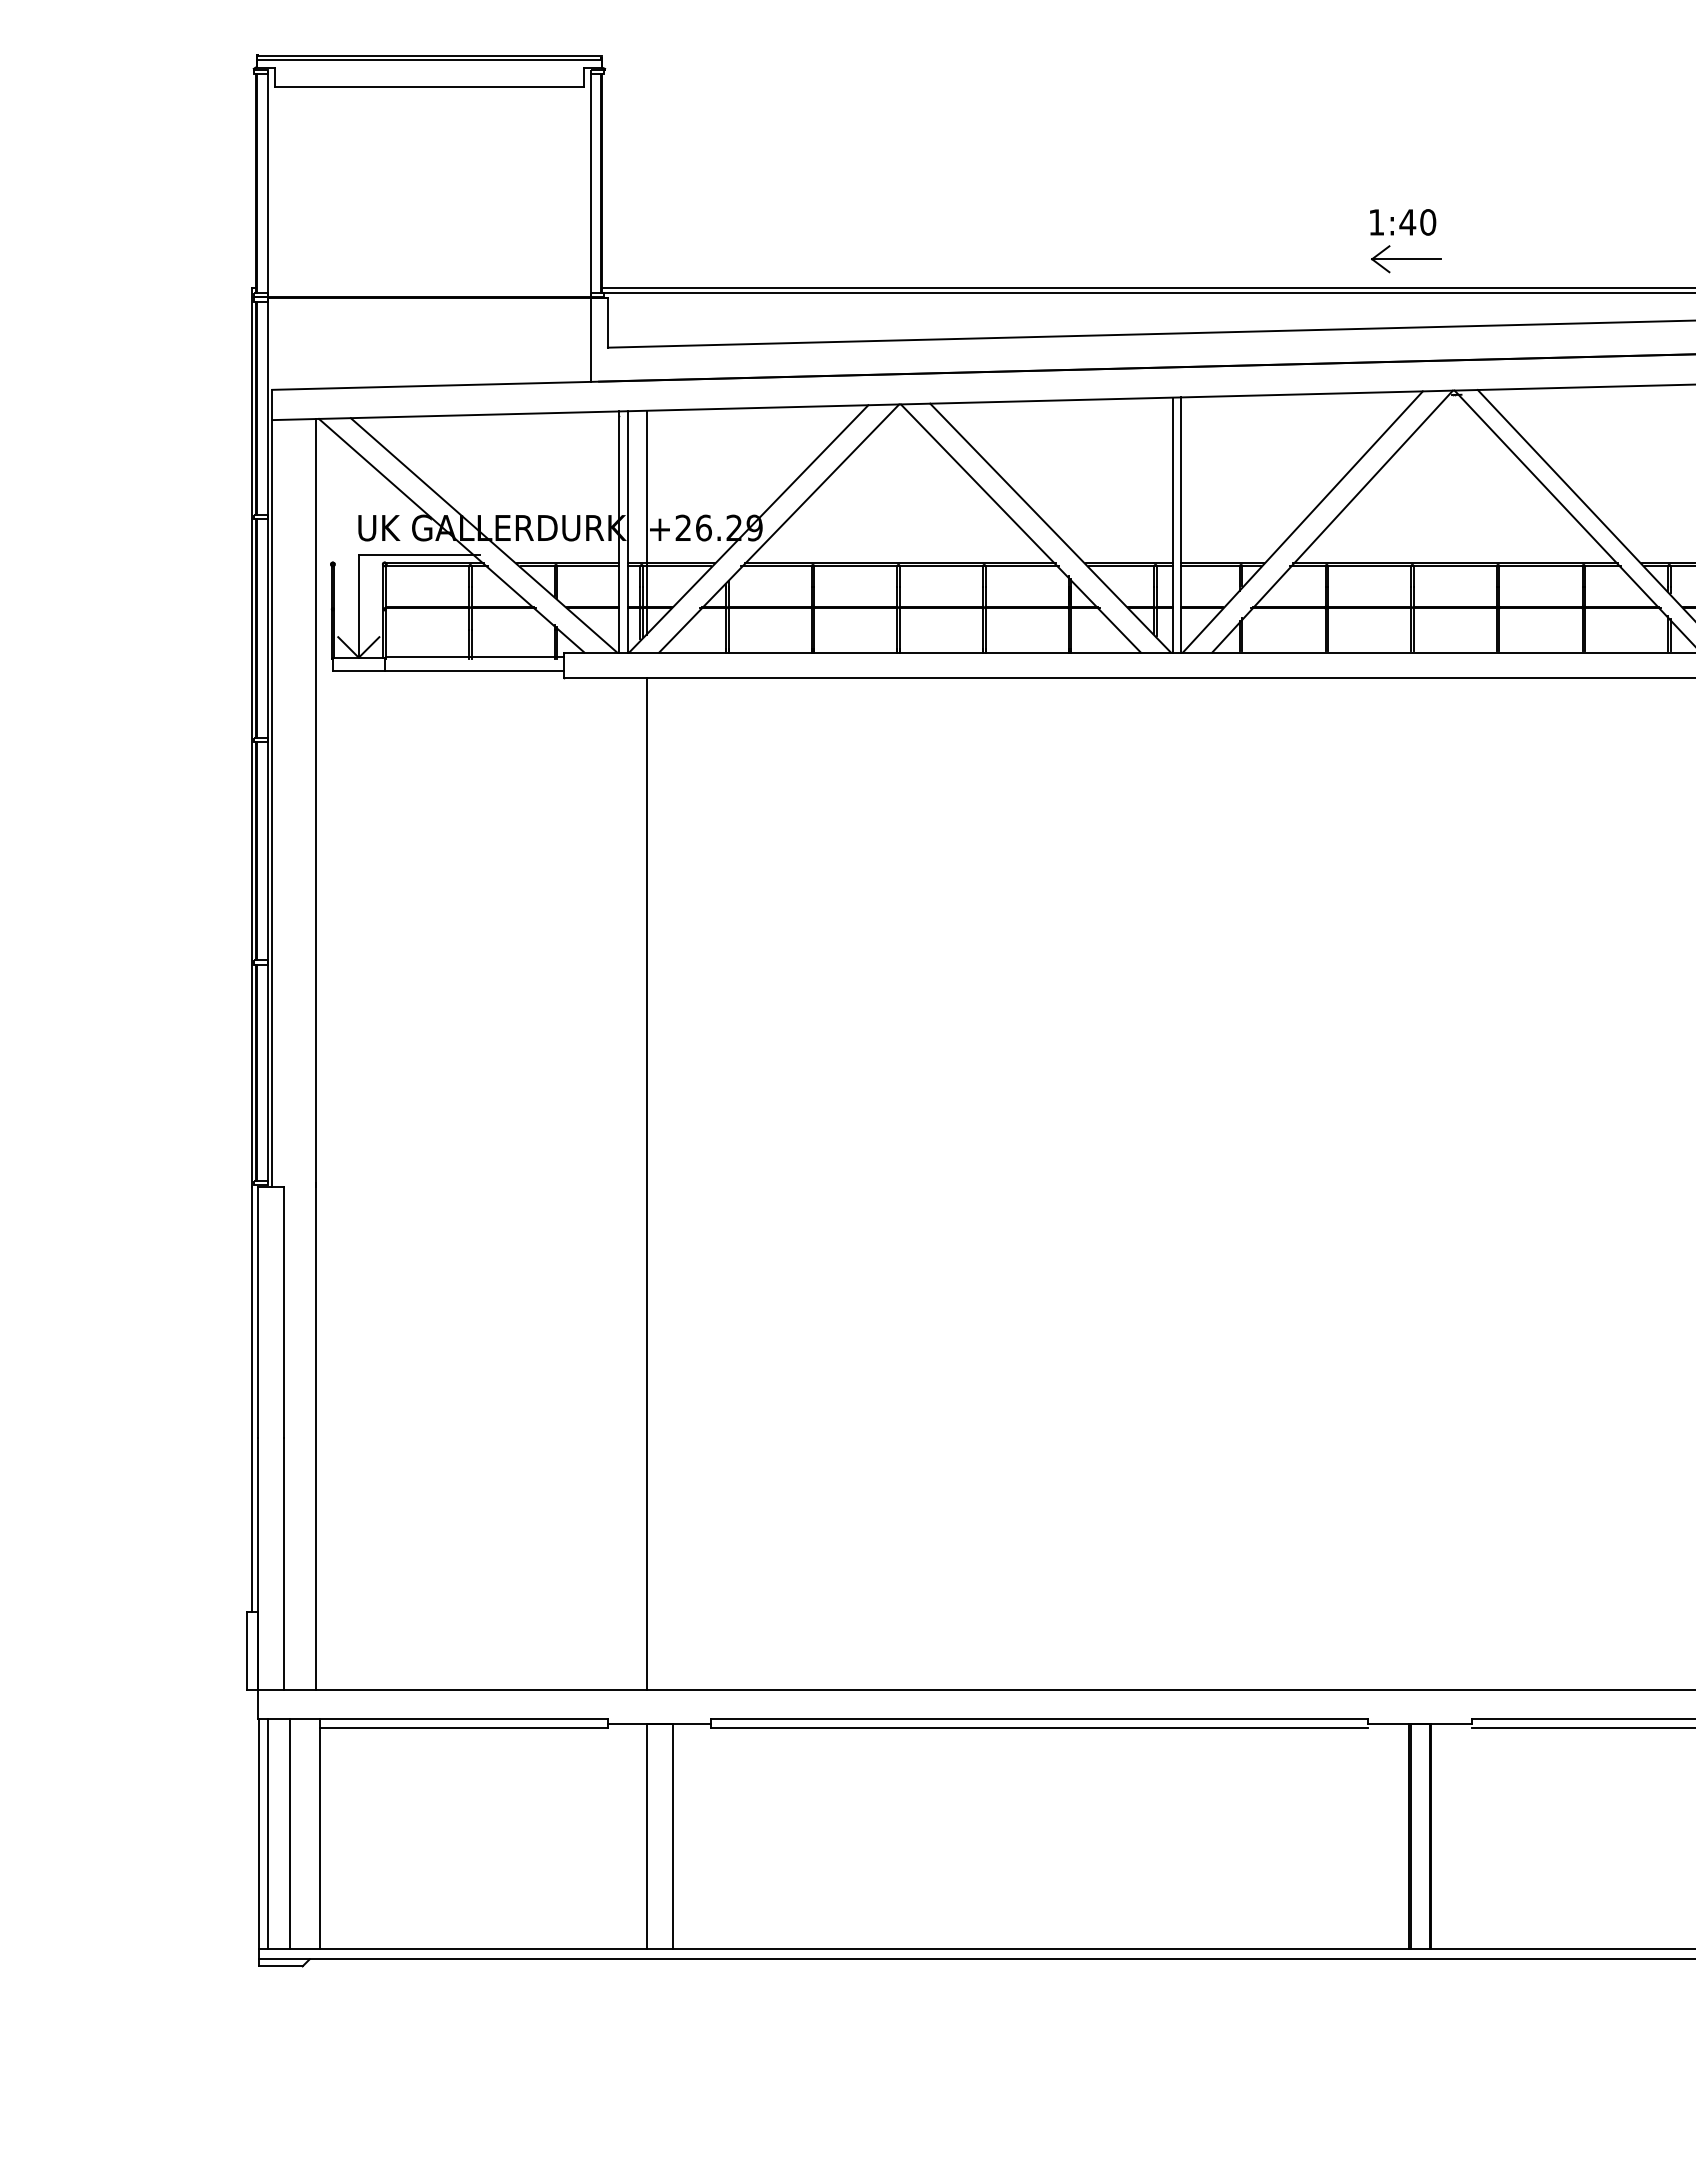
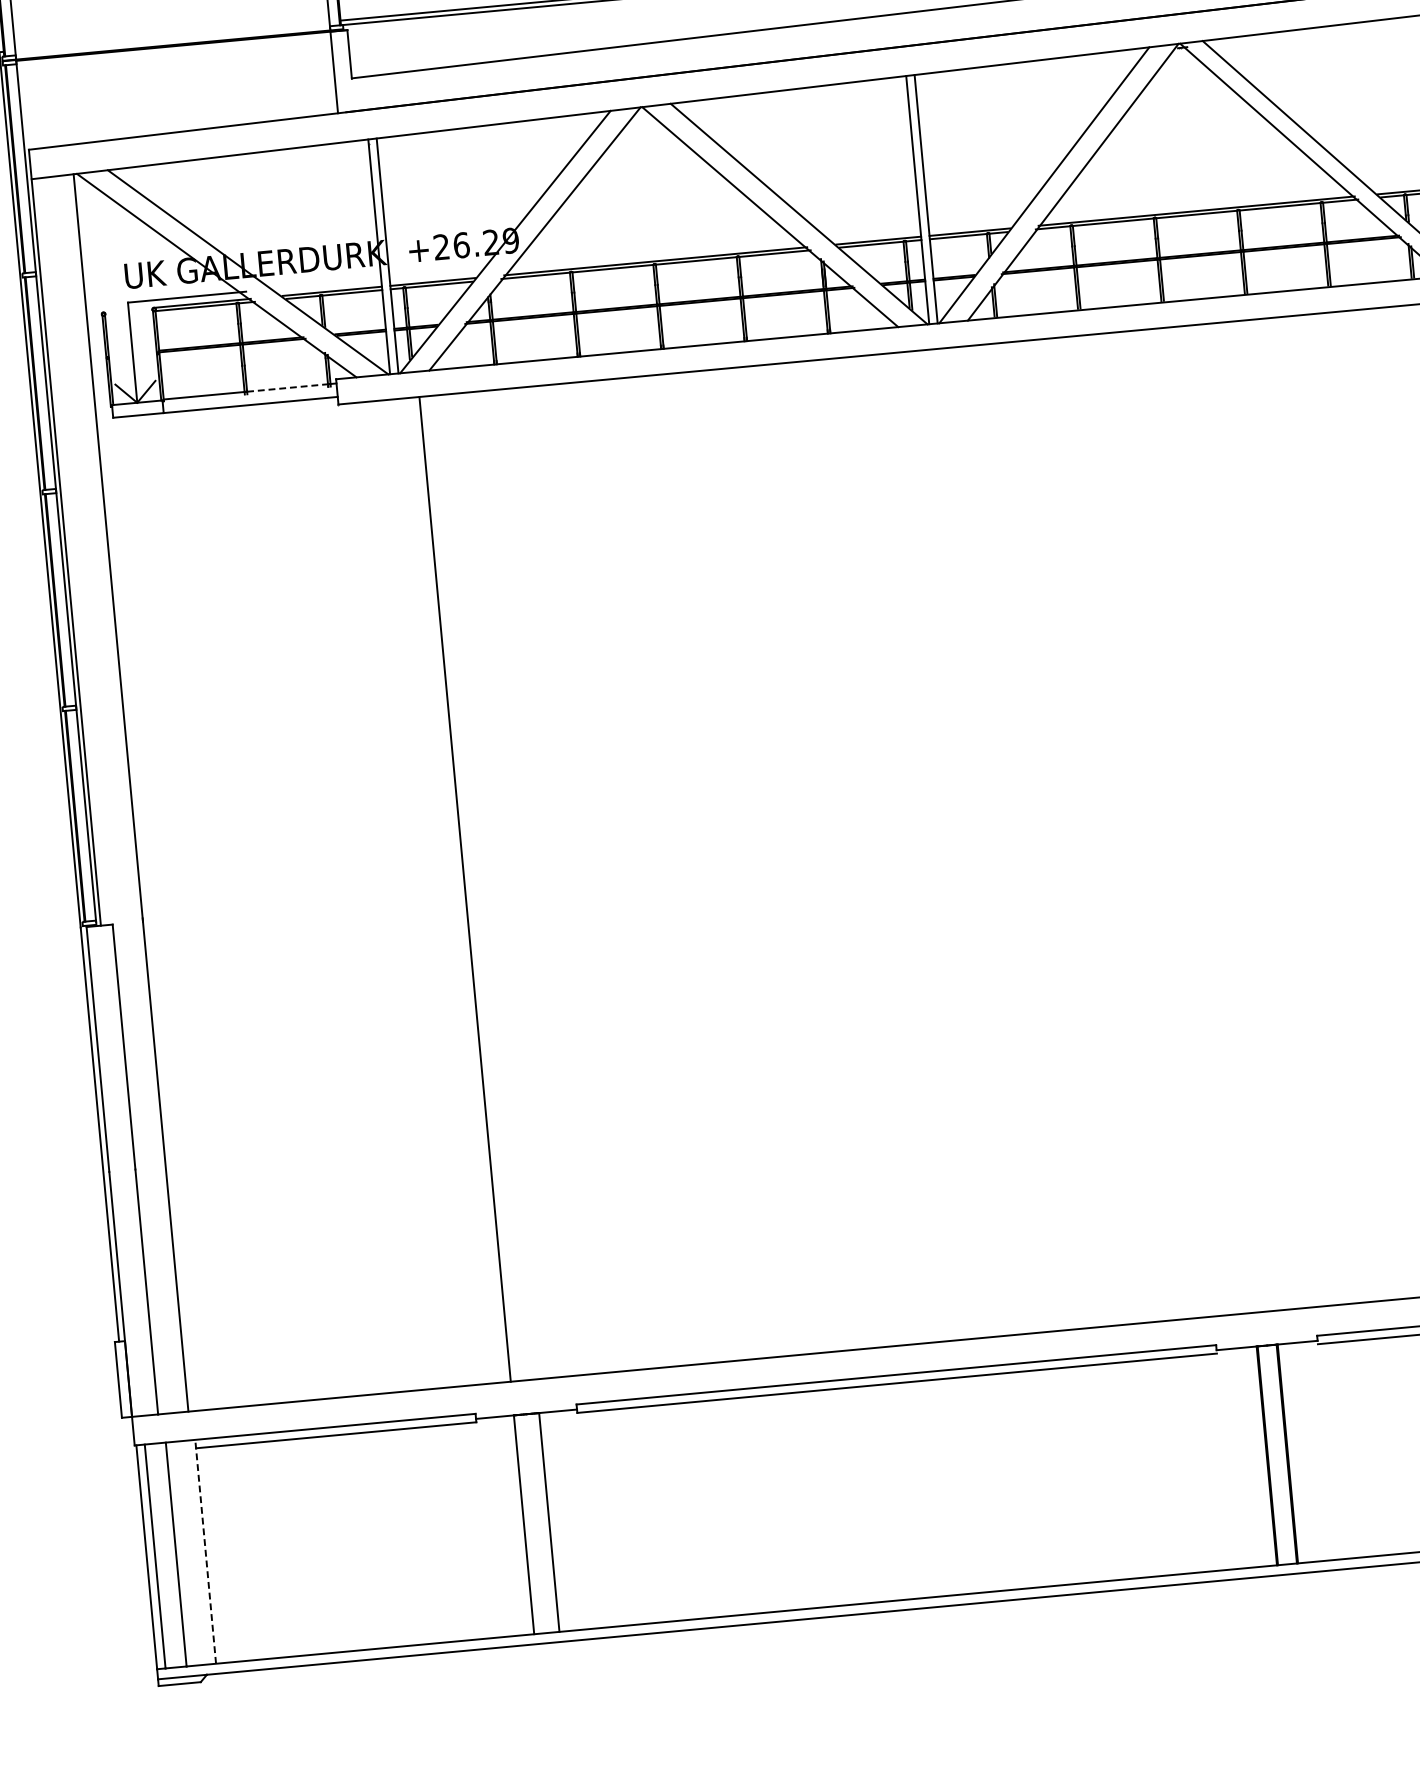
line: (646, 522) -> (405, 245), removed
line: (513, 656) -> (287, 387), solid -> dashed
line: (319, 1834) -> (205, 1552), solid -> dashed

